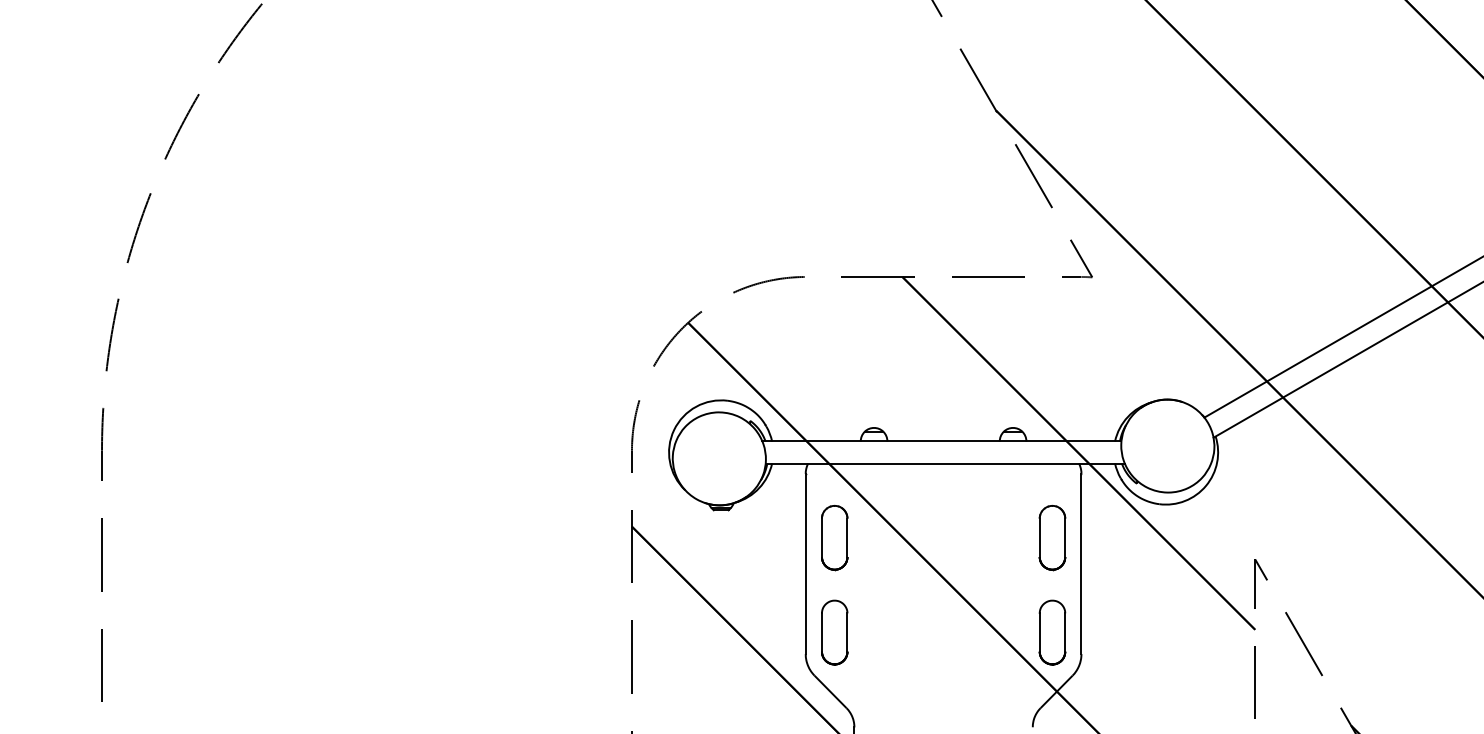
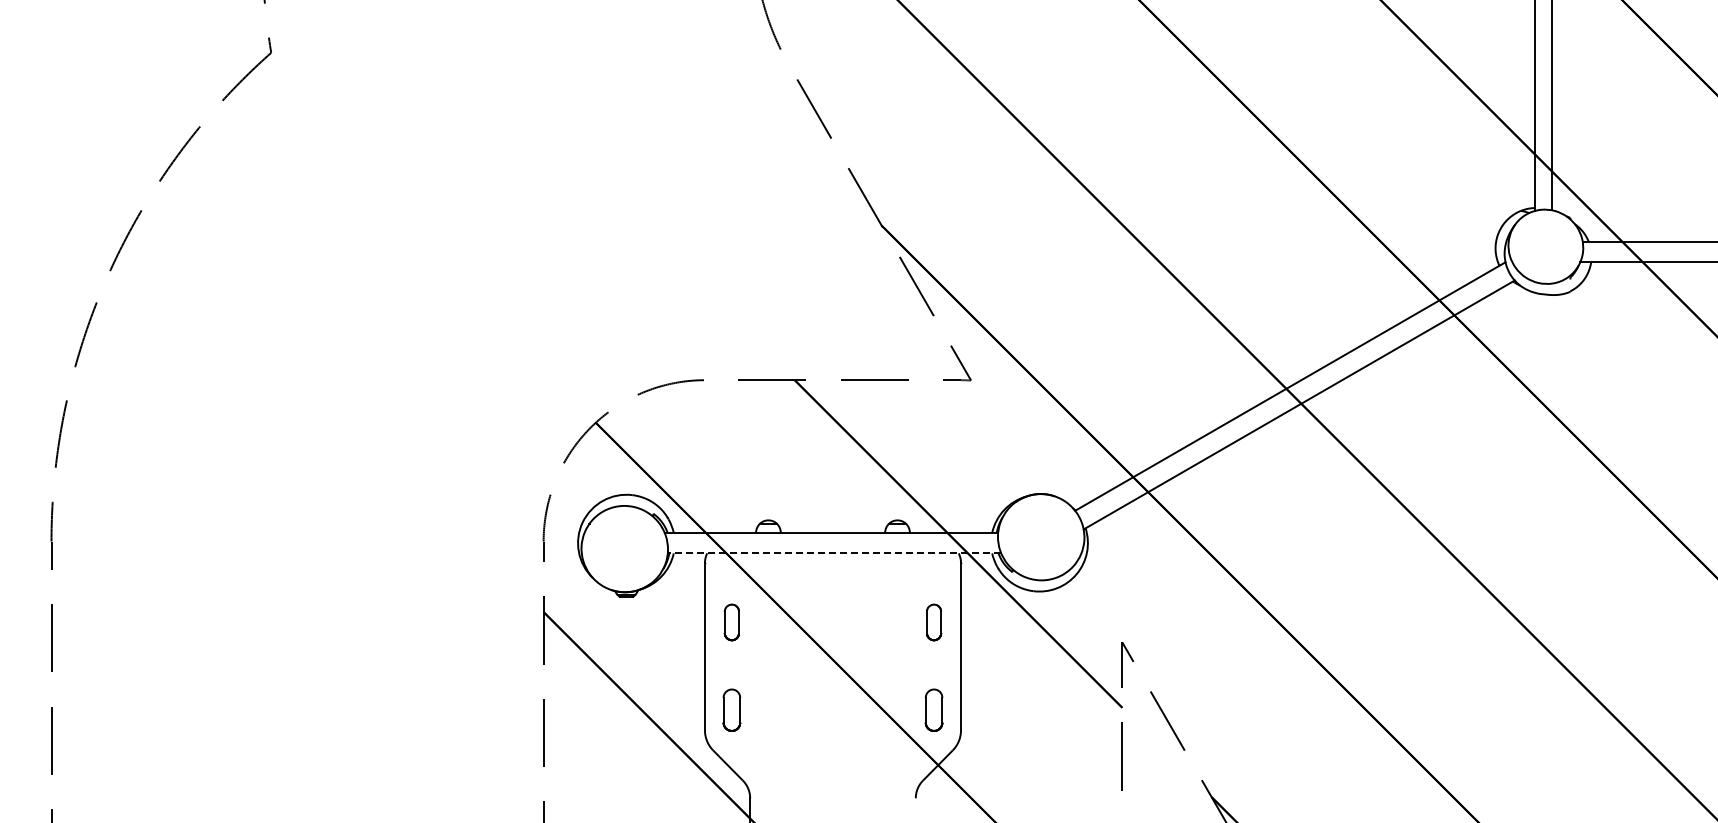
line: (945, 463) -> (834, 553), solid -> dashed
part: (834, 537) -> (731, 622), size x0.6
part: (1051, 537) -> (933, 622), size x0.6
part: (834, 631) -> (731, 709), size x0.7
part: (1051, 631) -> (933, 709), size x0.7

